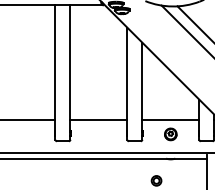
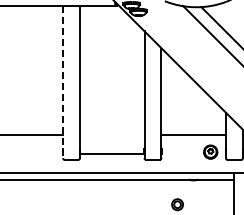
line: (55, 72) -> (63, 82), solid -> dashed
line: (99, 119) -> (112, 154), moved
part: (170, 133) -> (210, 151), moved

